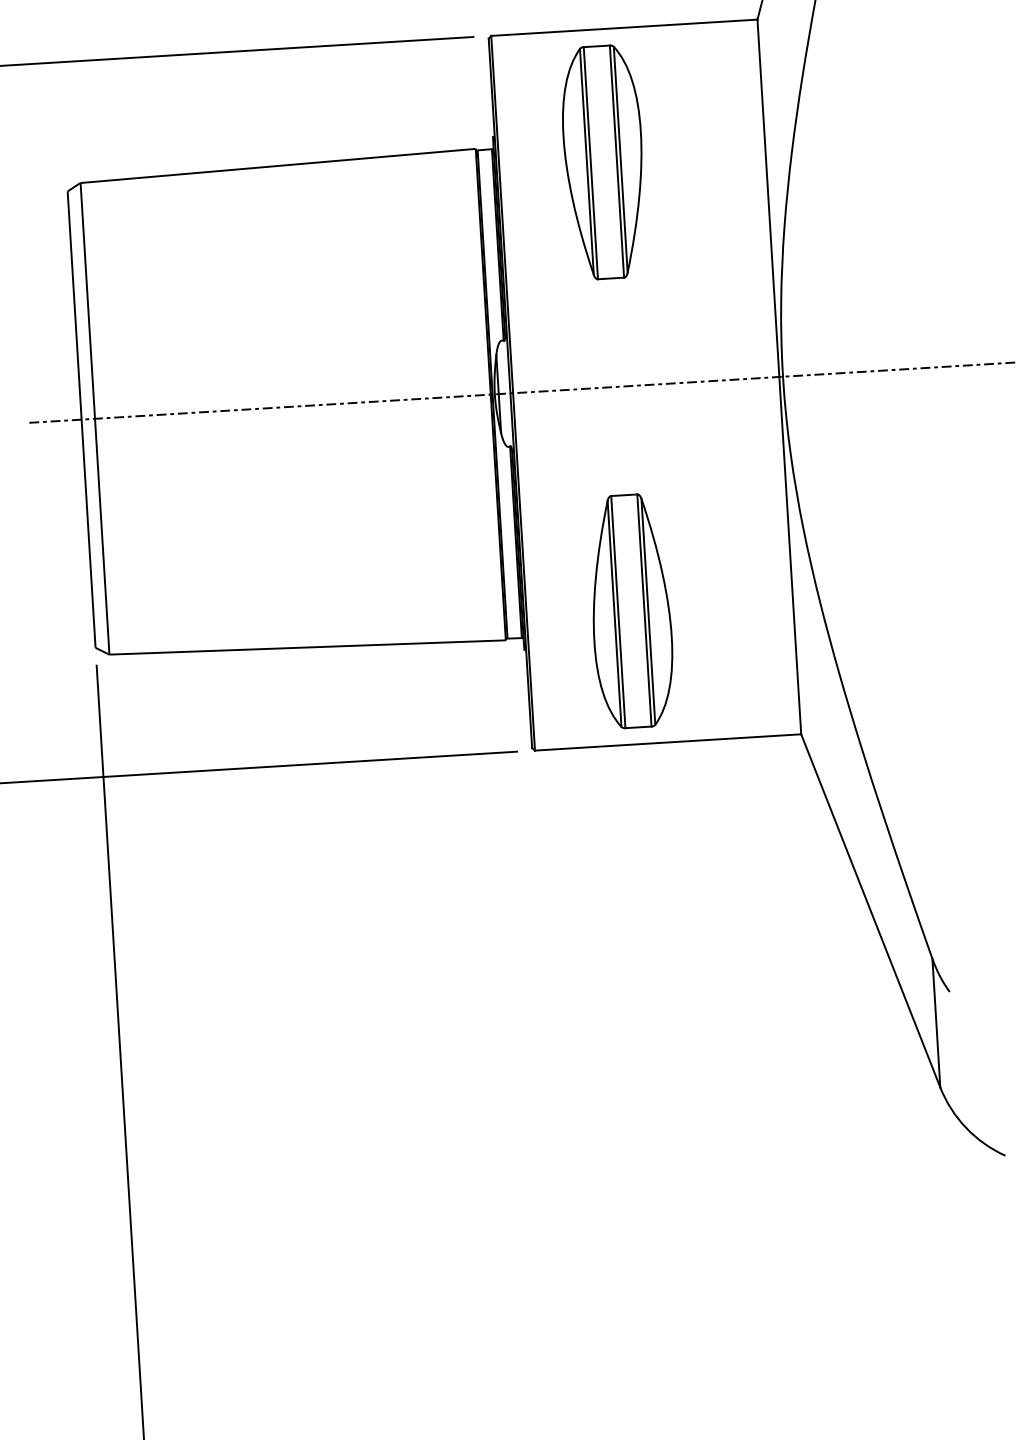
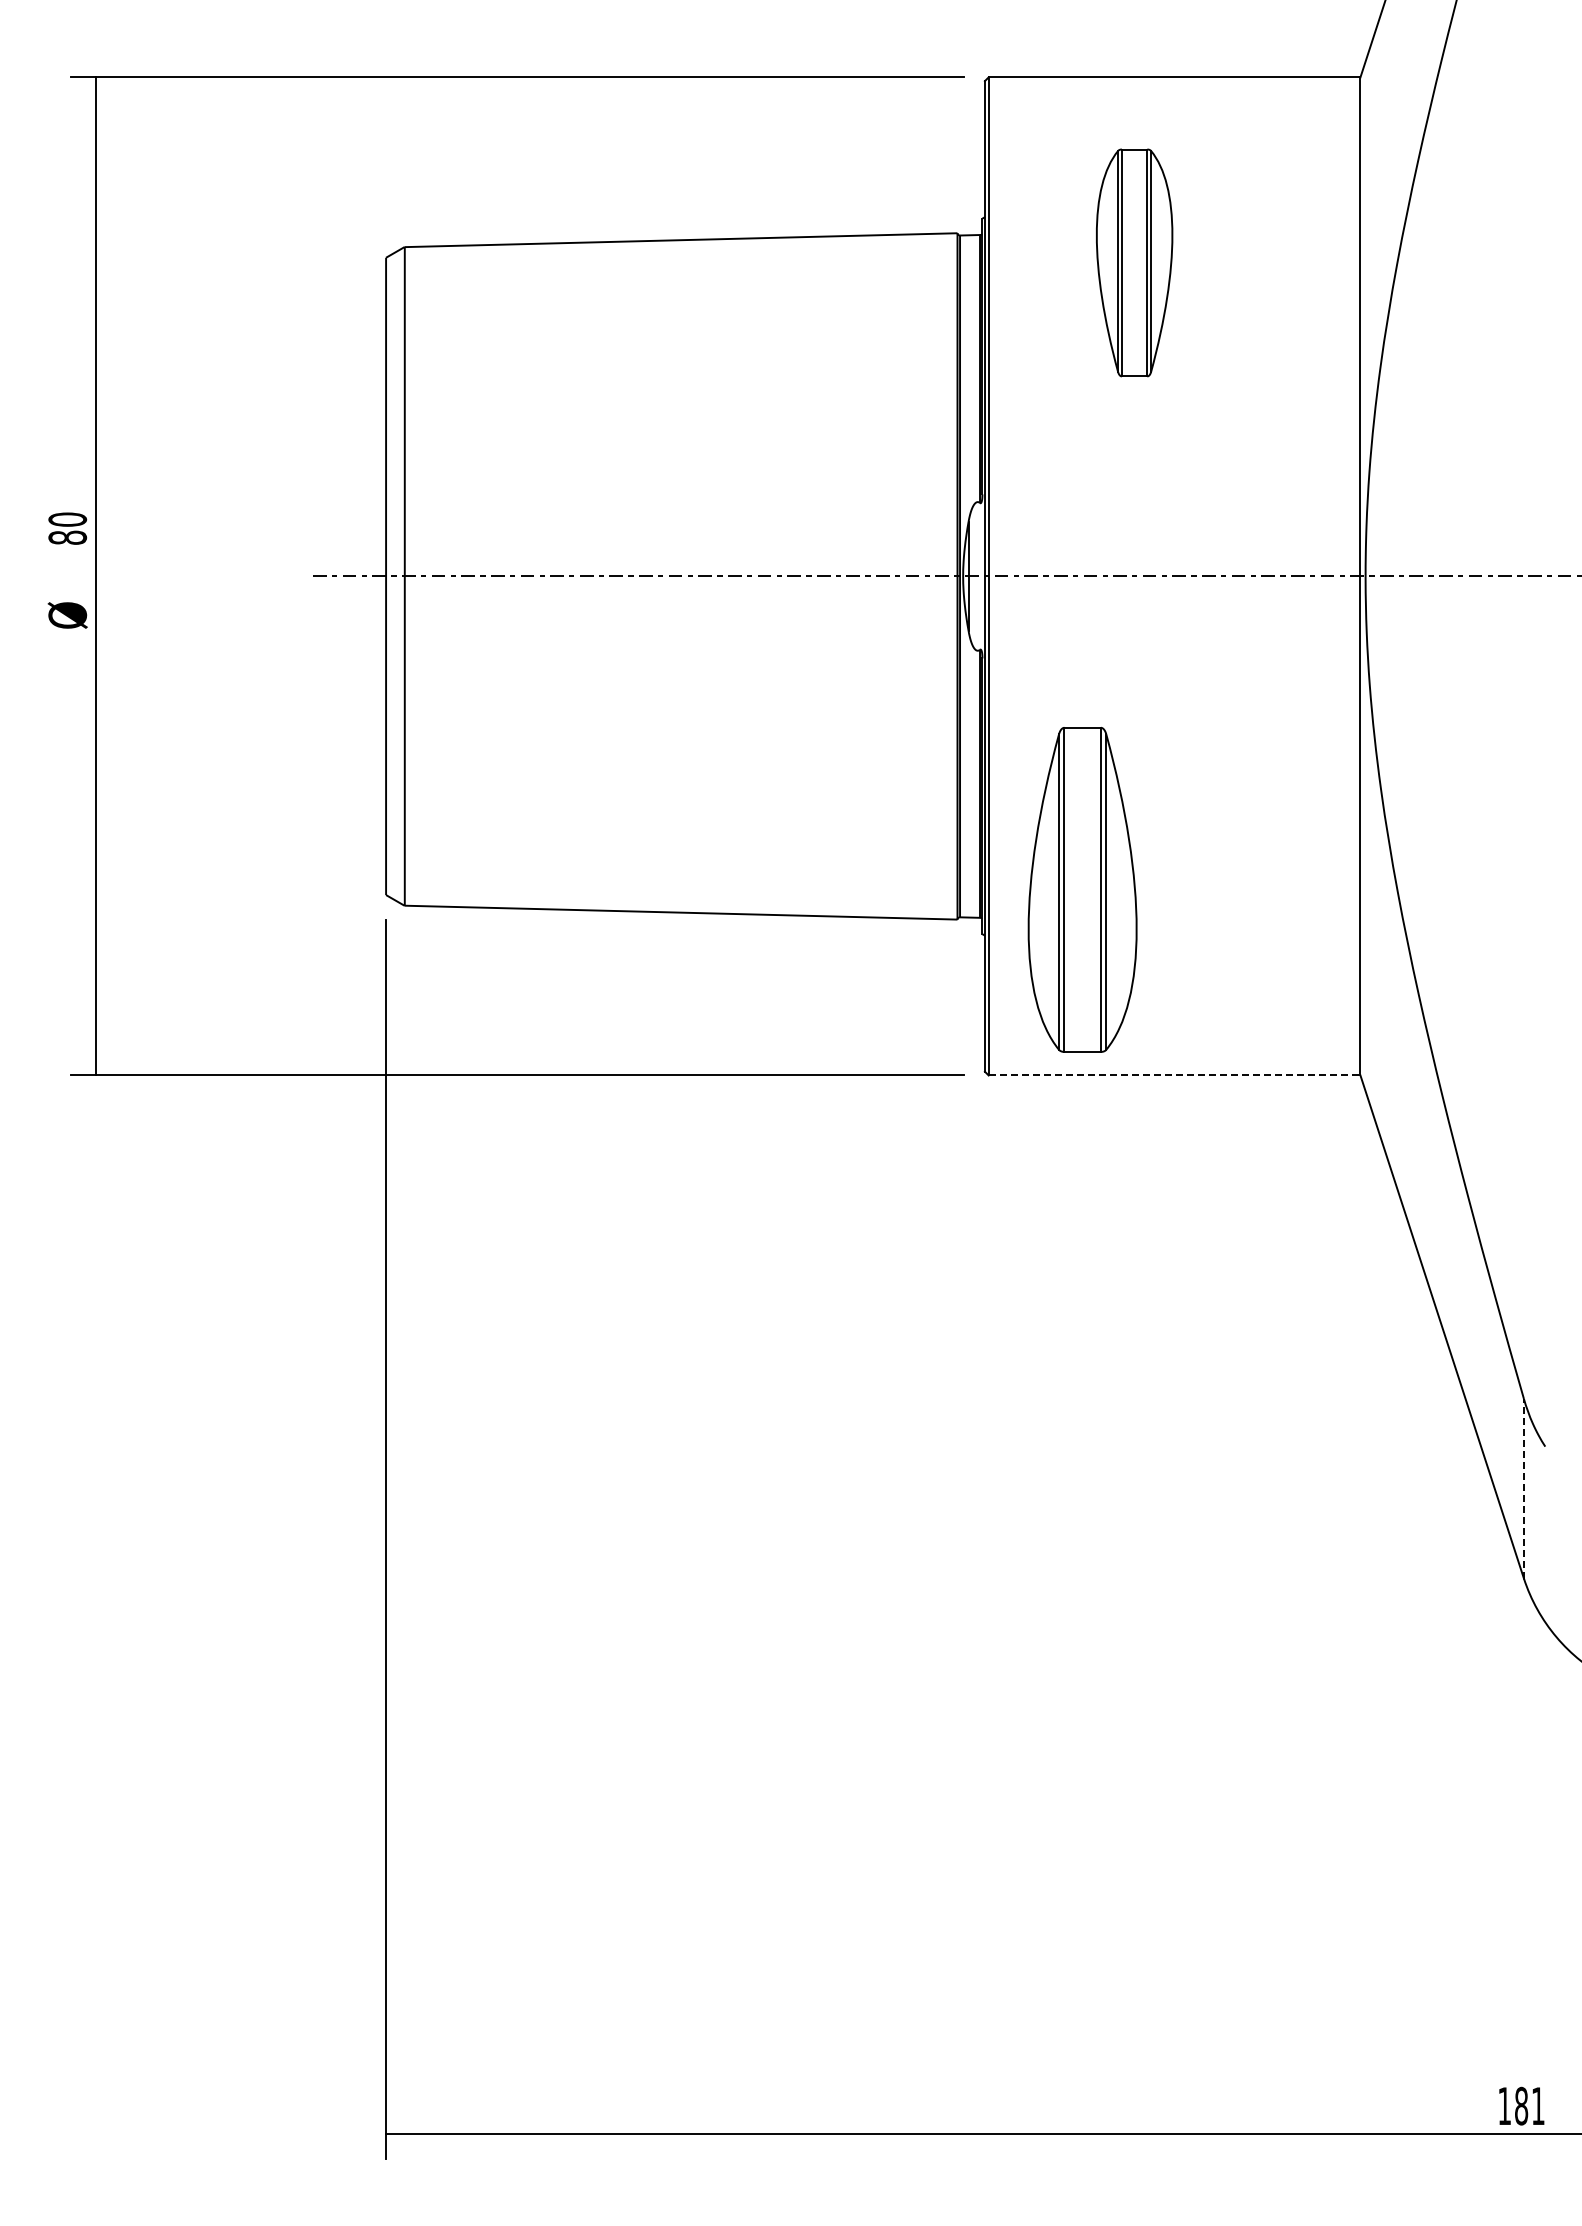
part: (603, 162) -> (1134, 262), size x0.7
part: (631, 611) -> (1082, 889), moved
line: (668, 742) -> (1174, 1075), solid -> dashed
line: (936, 1022) -> (1523, 1488), solid -> dashed

